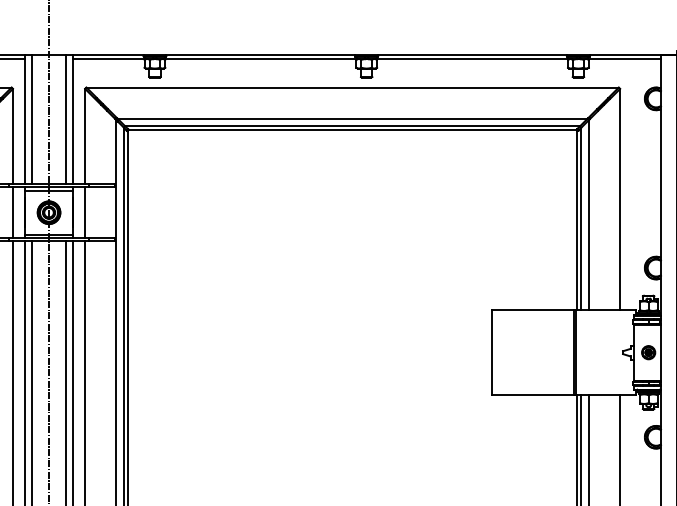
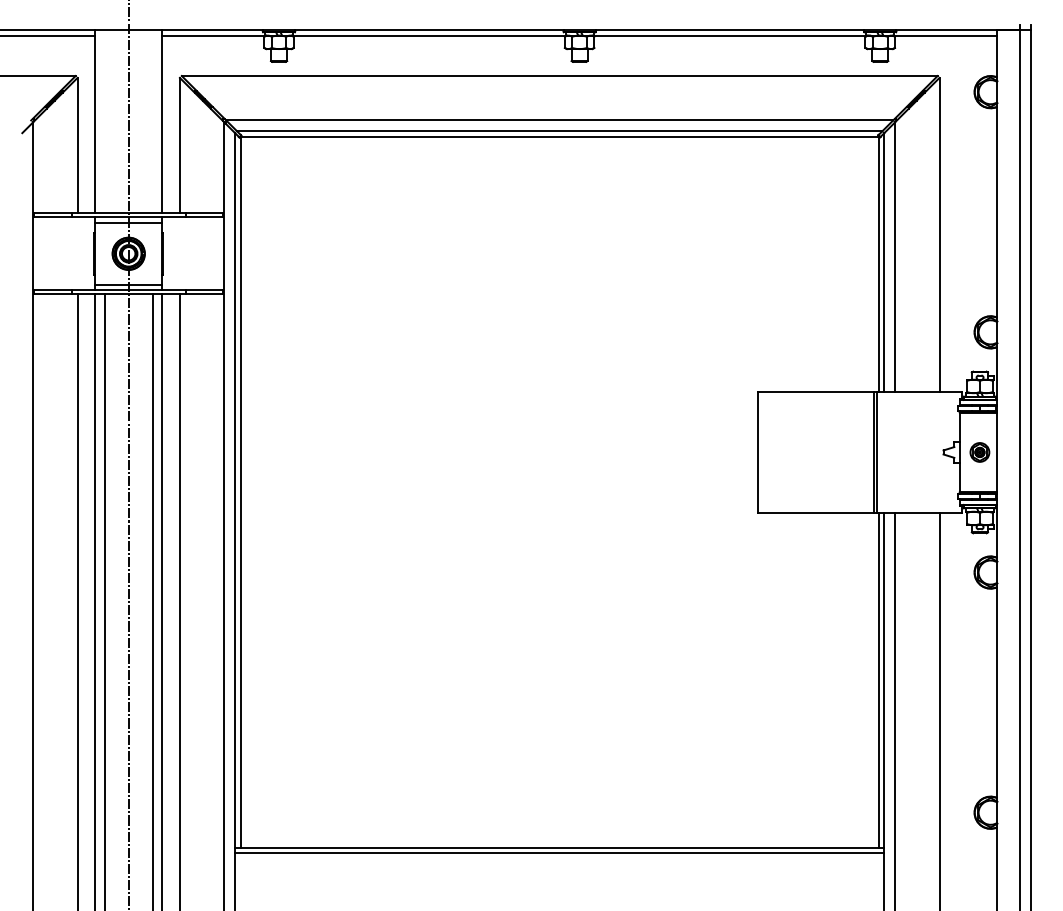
line: (31, 119) -> (104, 121), removed
line: (65, 119) -> (152, 121), removed
line: (12, 212) -> (77, 253), removed
line: (84, 212) -> (179, 253), removed

